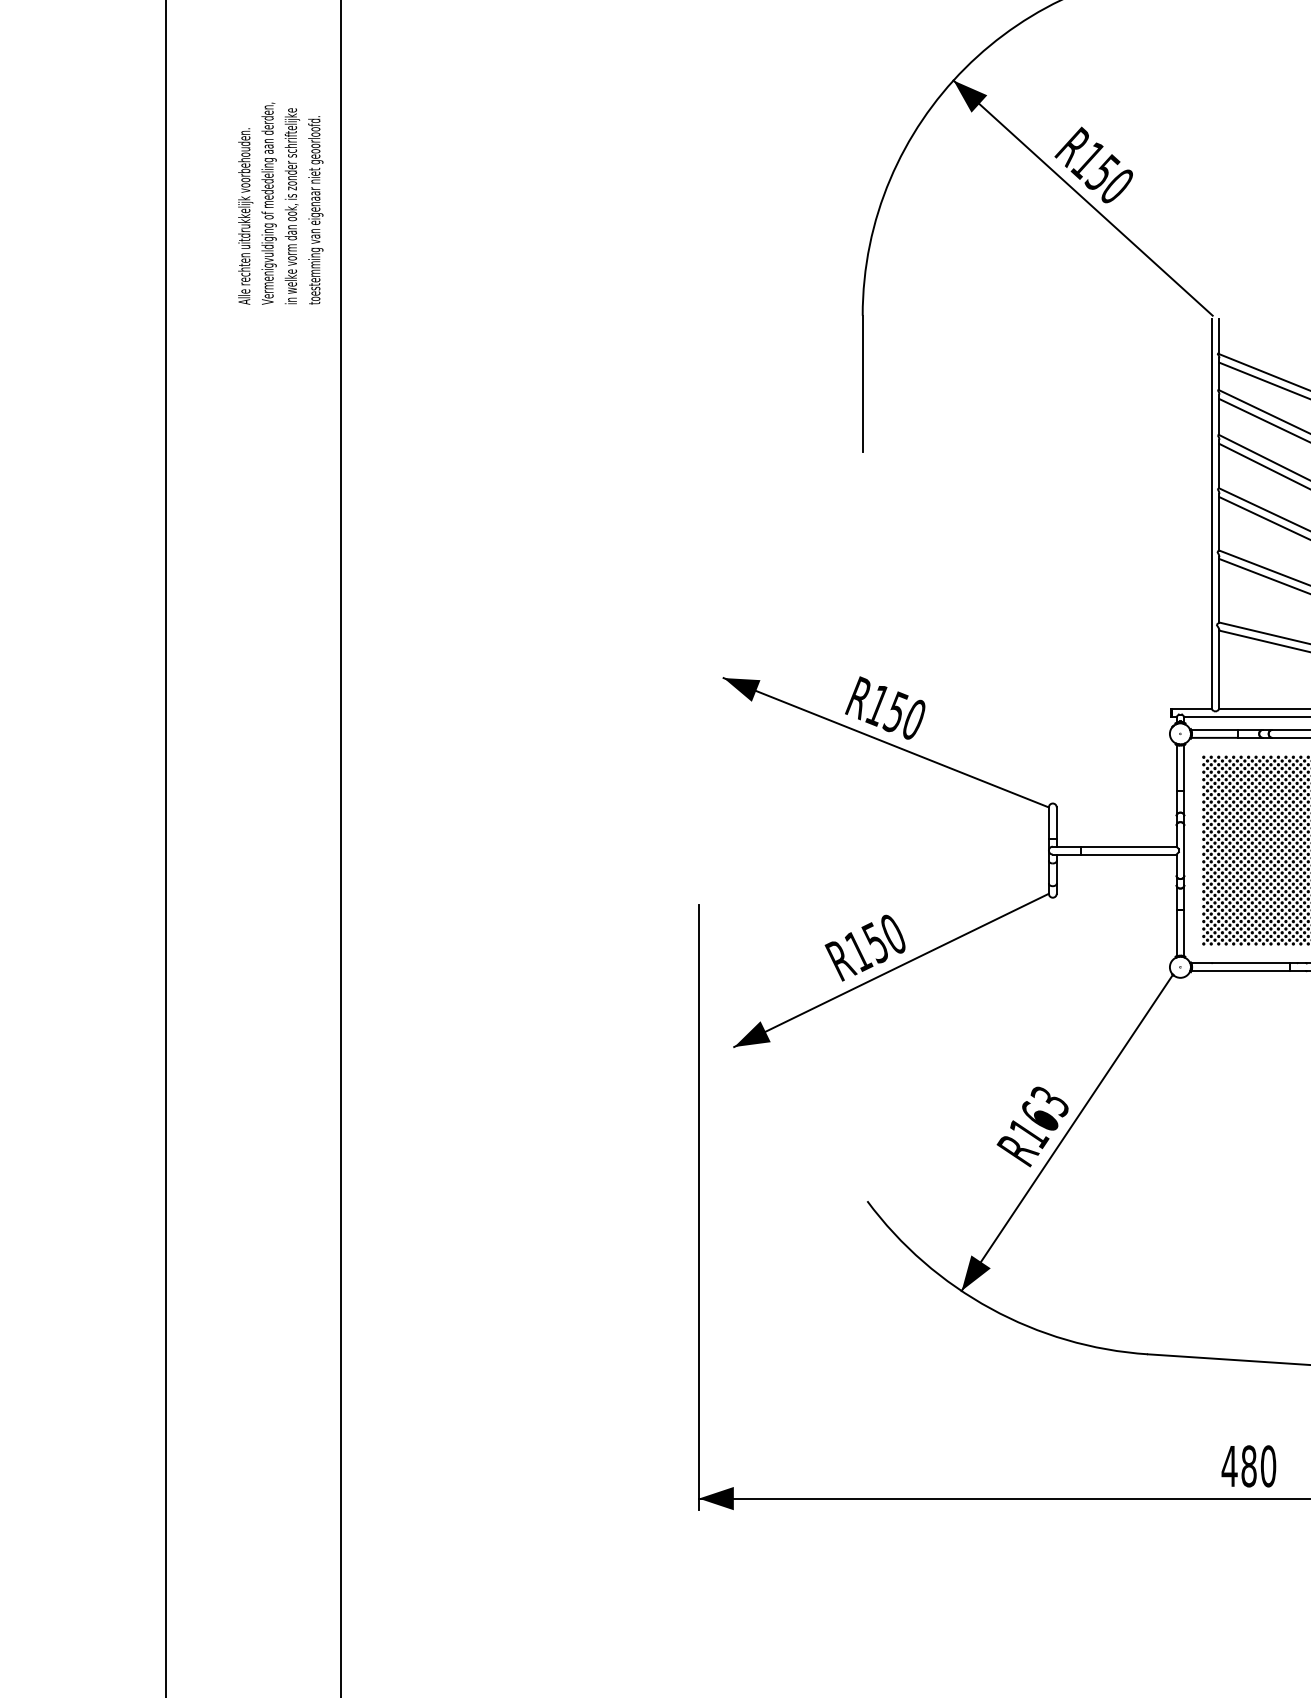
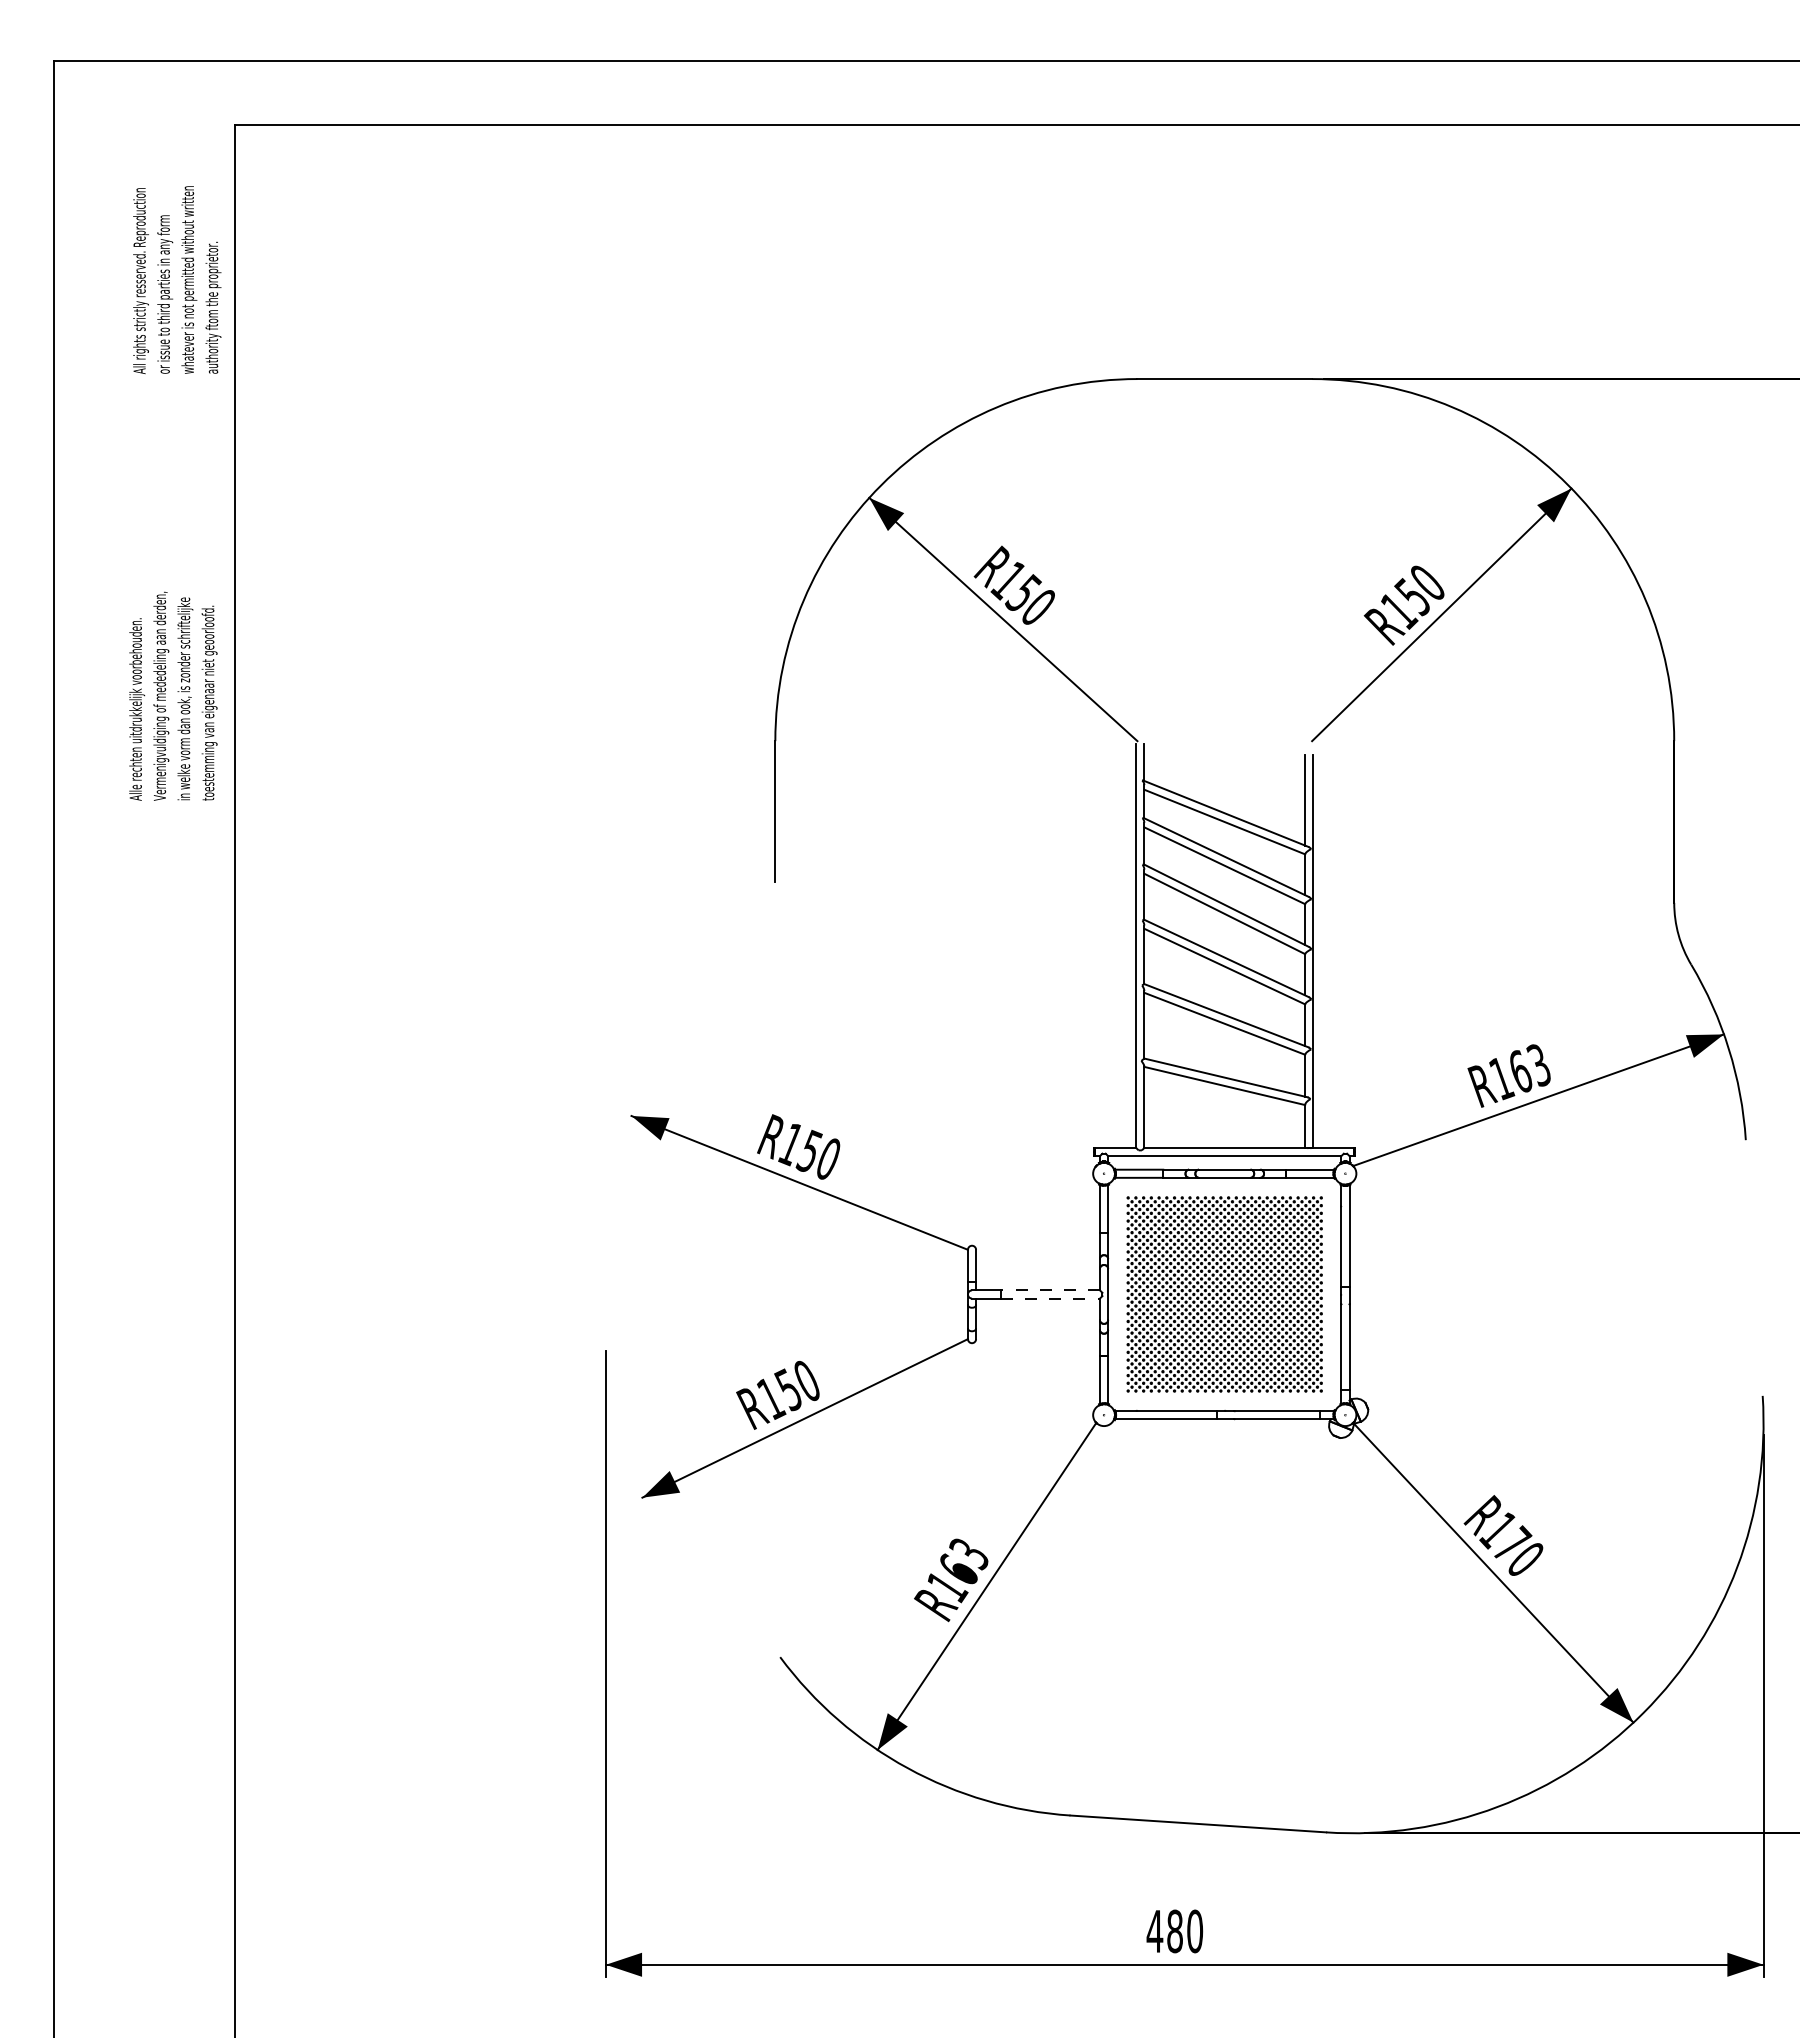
text: (280, 202) -> (173, 695), moved
line: (1128, 846) -> (1050, 1290), solid -> dashed
line: (1128, 854) -> (1050, 1298), solid -> dashed

